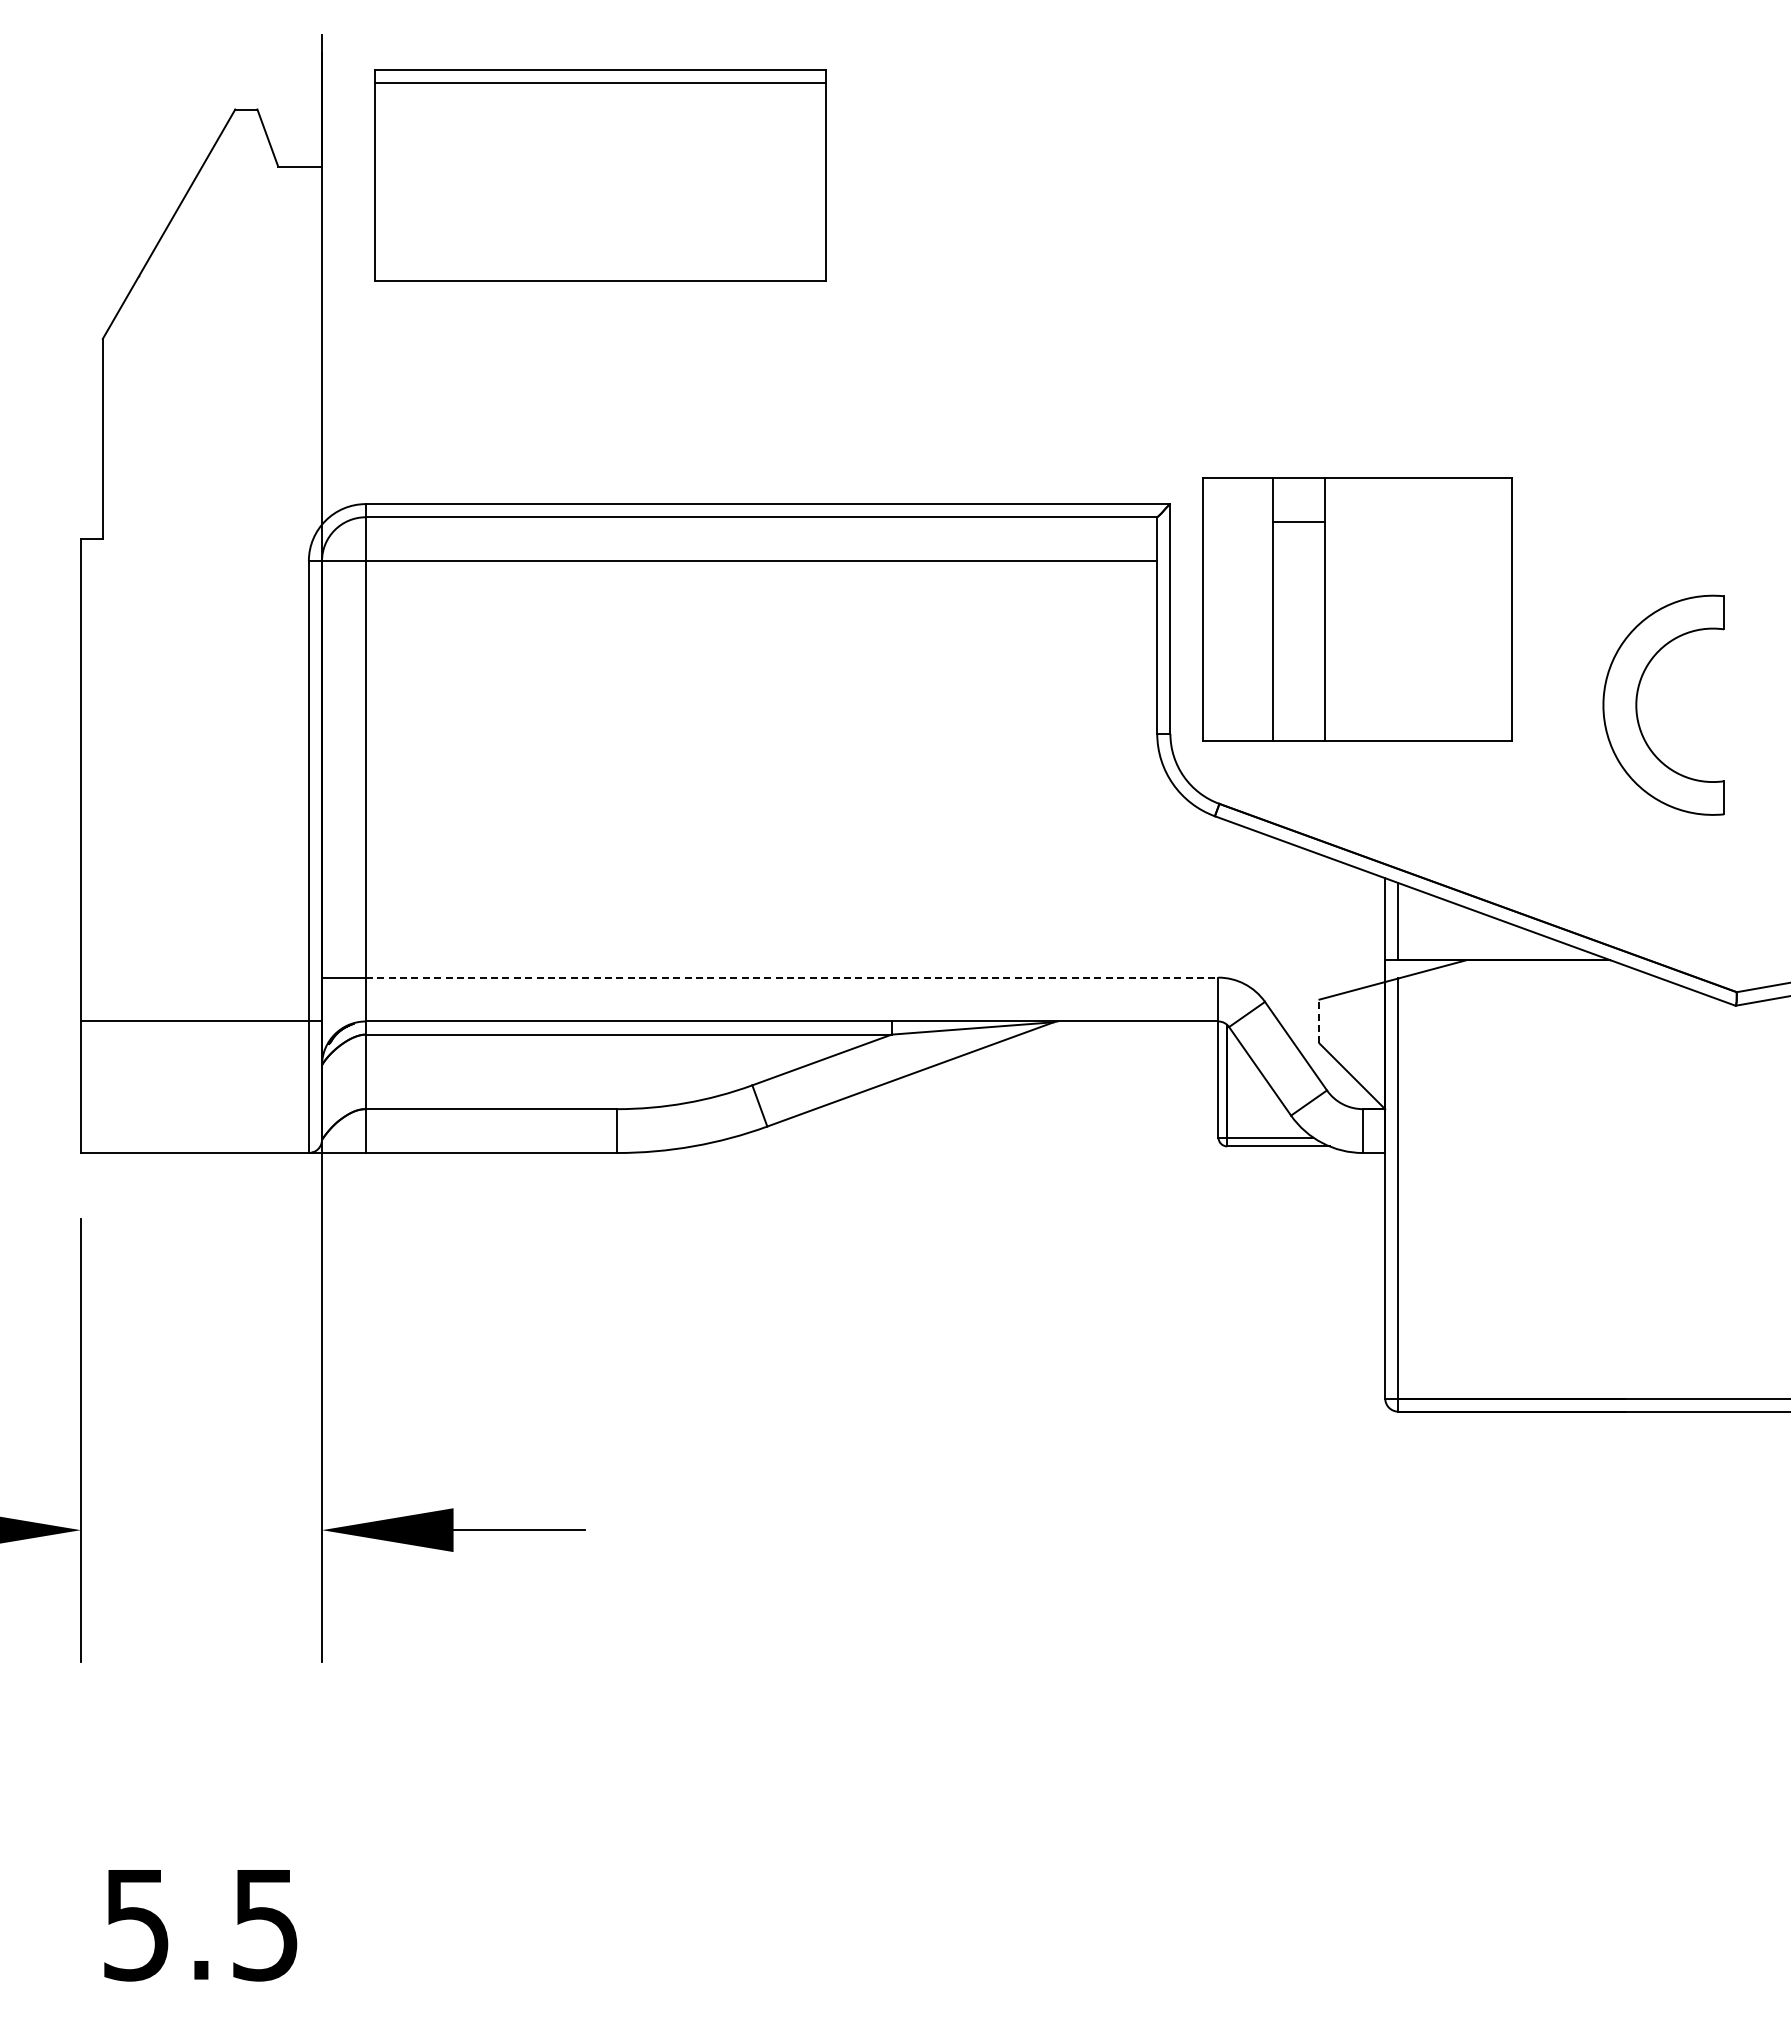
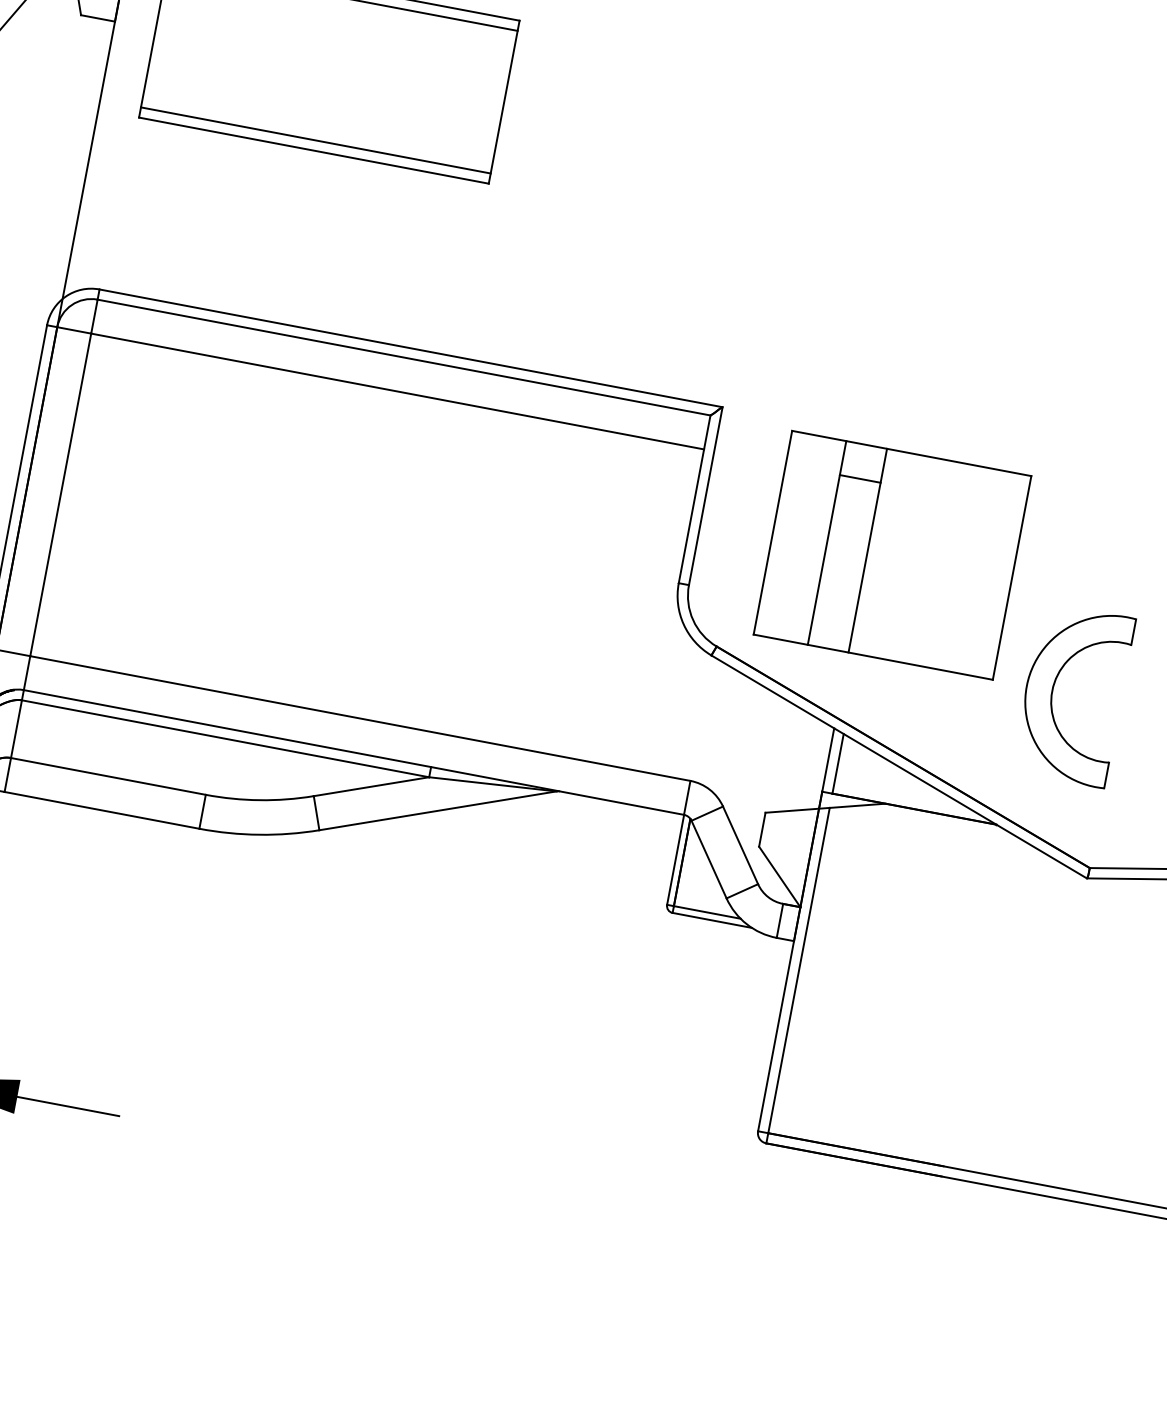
line: (600, 267) -> (315, 140), added
part: (1357, 609) -> (892, 555), moved
part: (1637, 704) -> (1053, 690), moved
line: (792, 977) -> (360, 718), dashed -> solid
line: (1319, 1021) -> (762, 829), dashed -> solid

